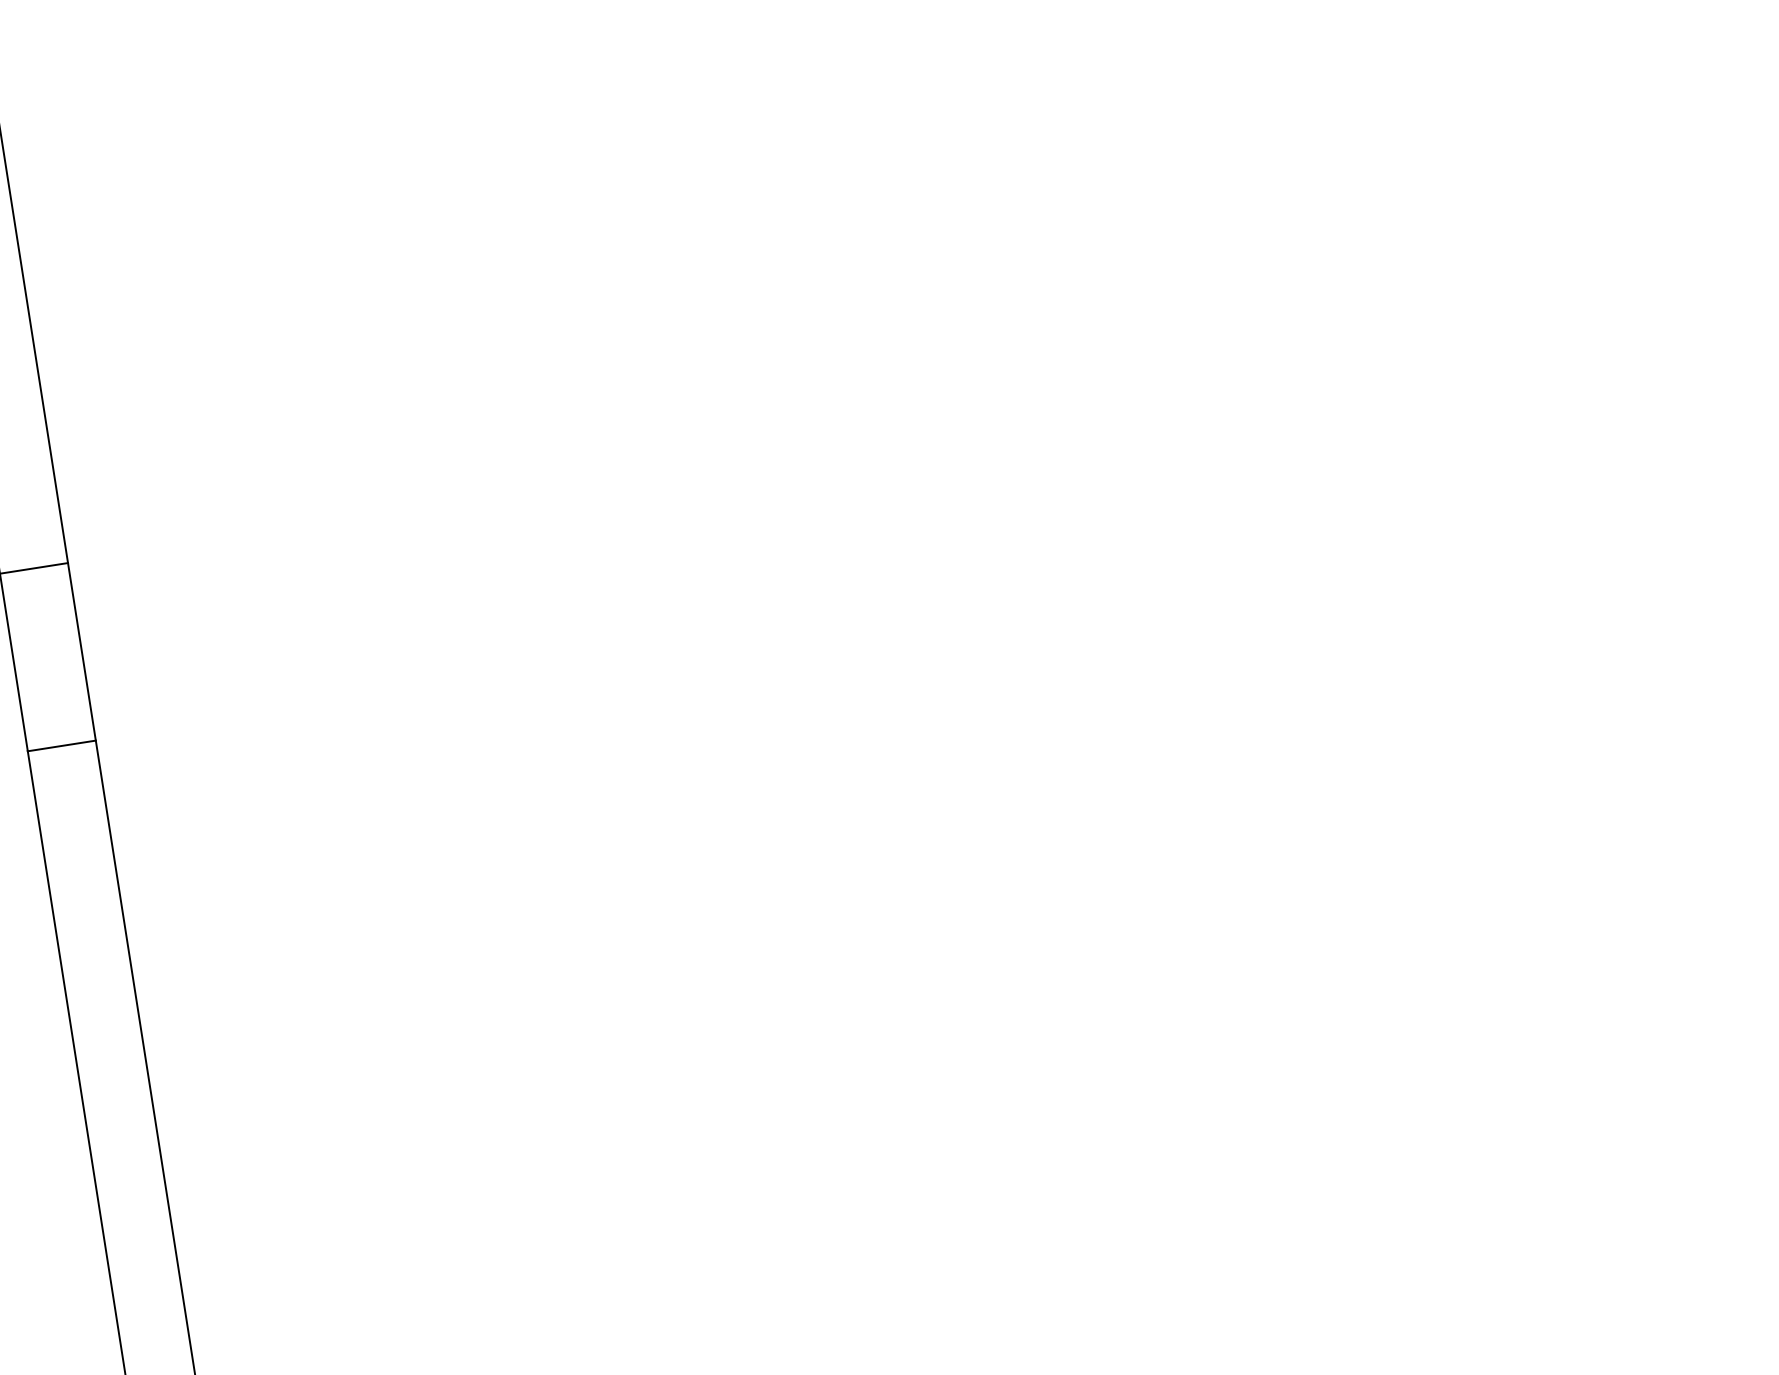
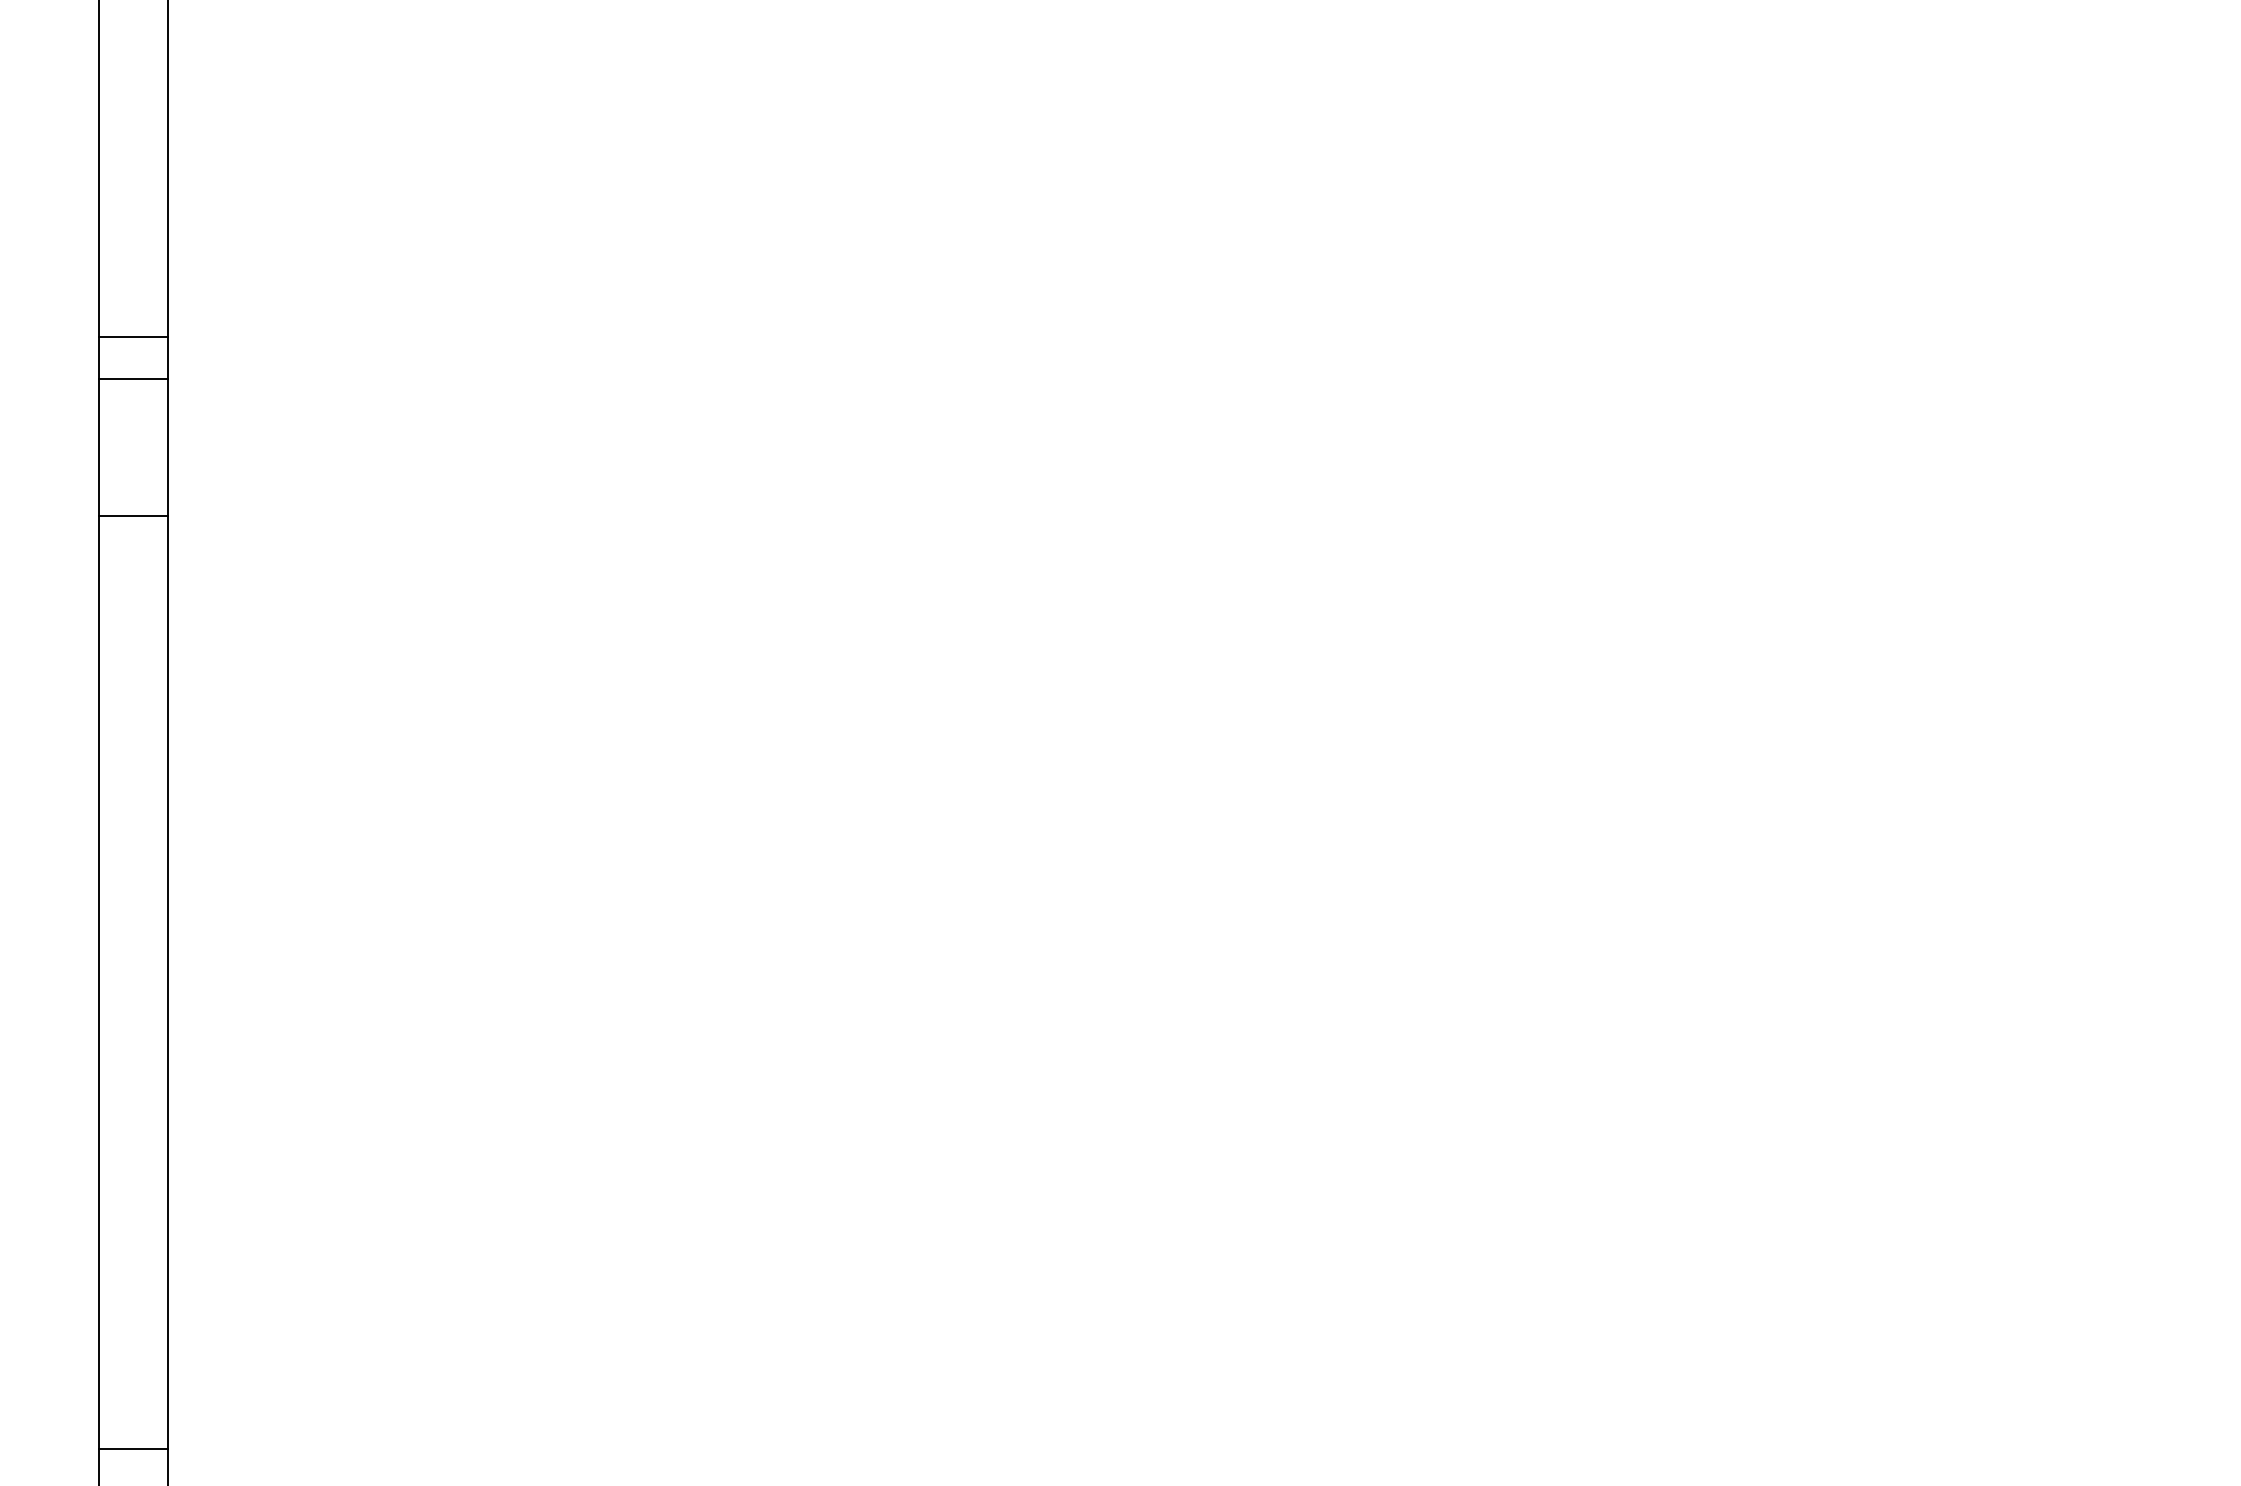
line: (40, 609) -> (133, 378), added

